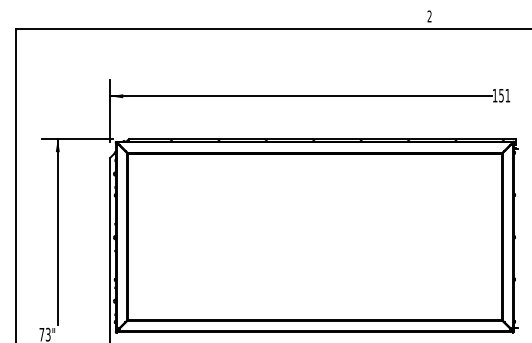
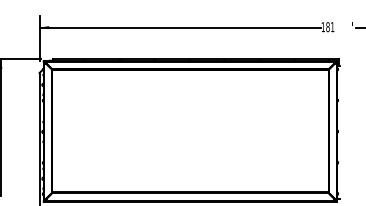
text: (501, 95) -> (327, 27), 151 -> 181

